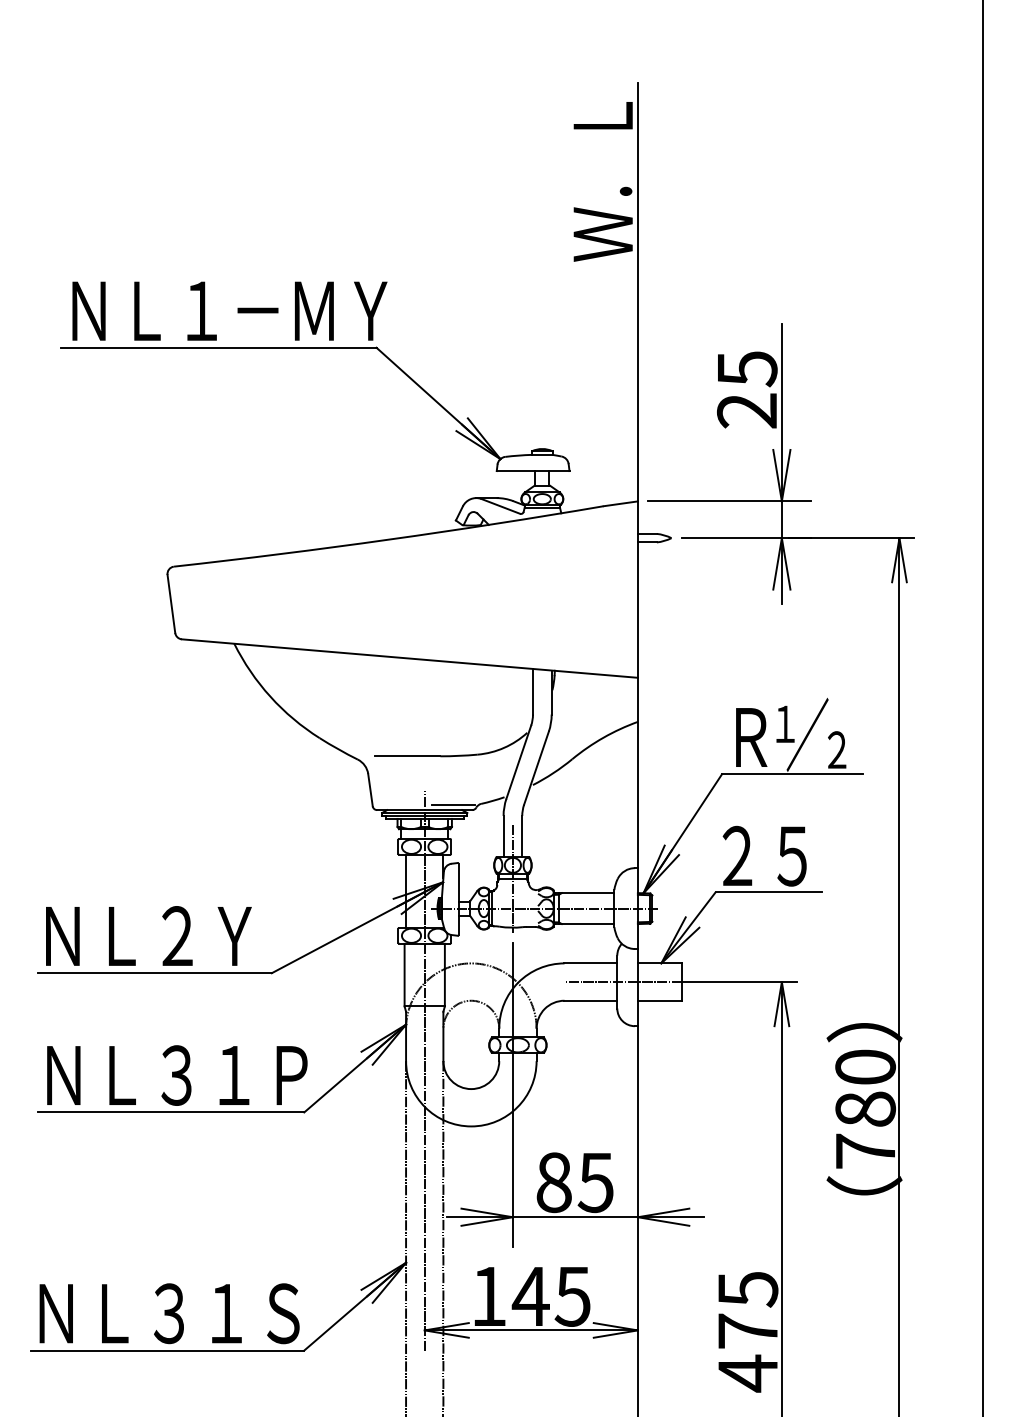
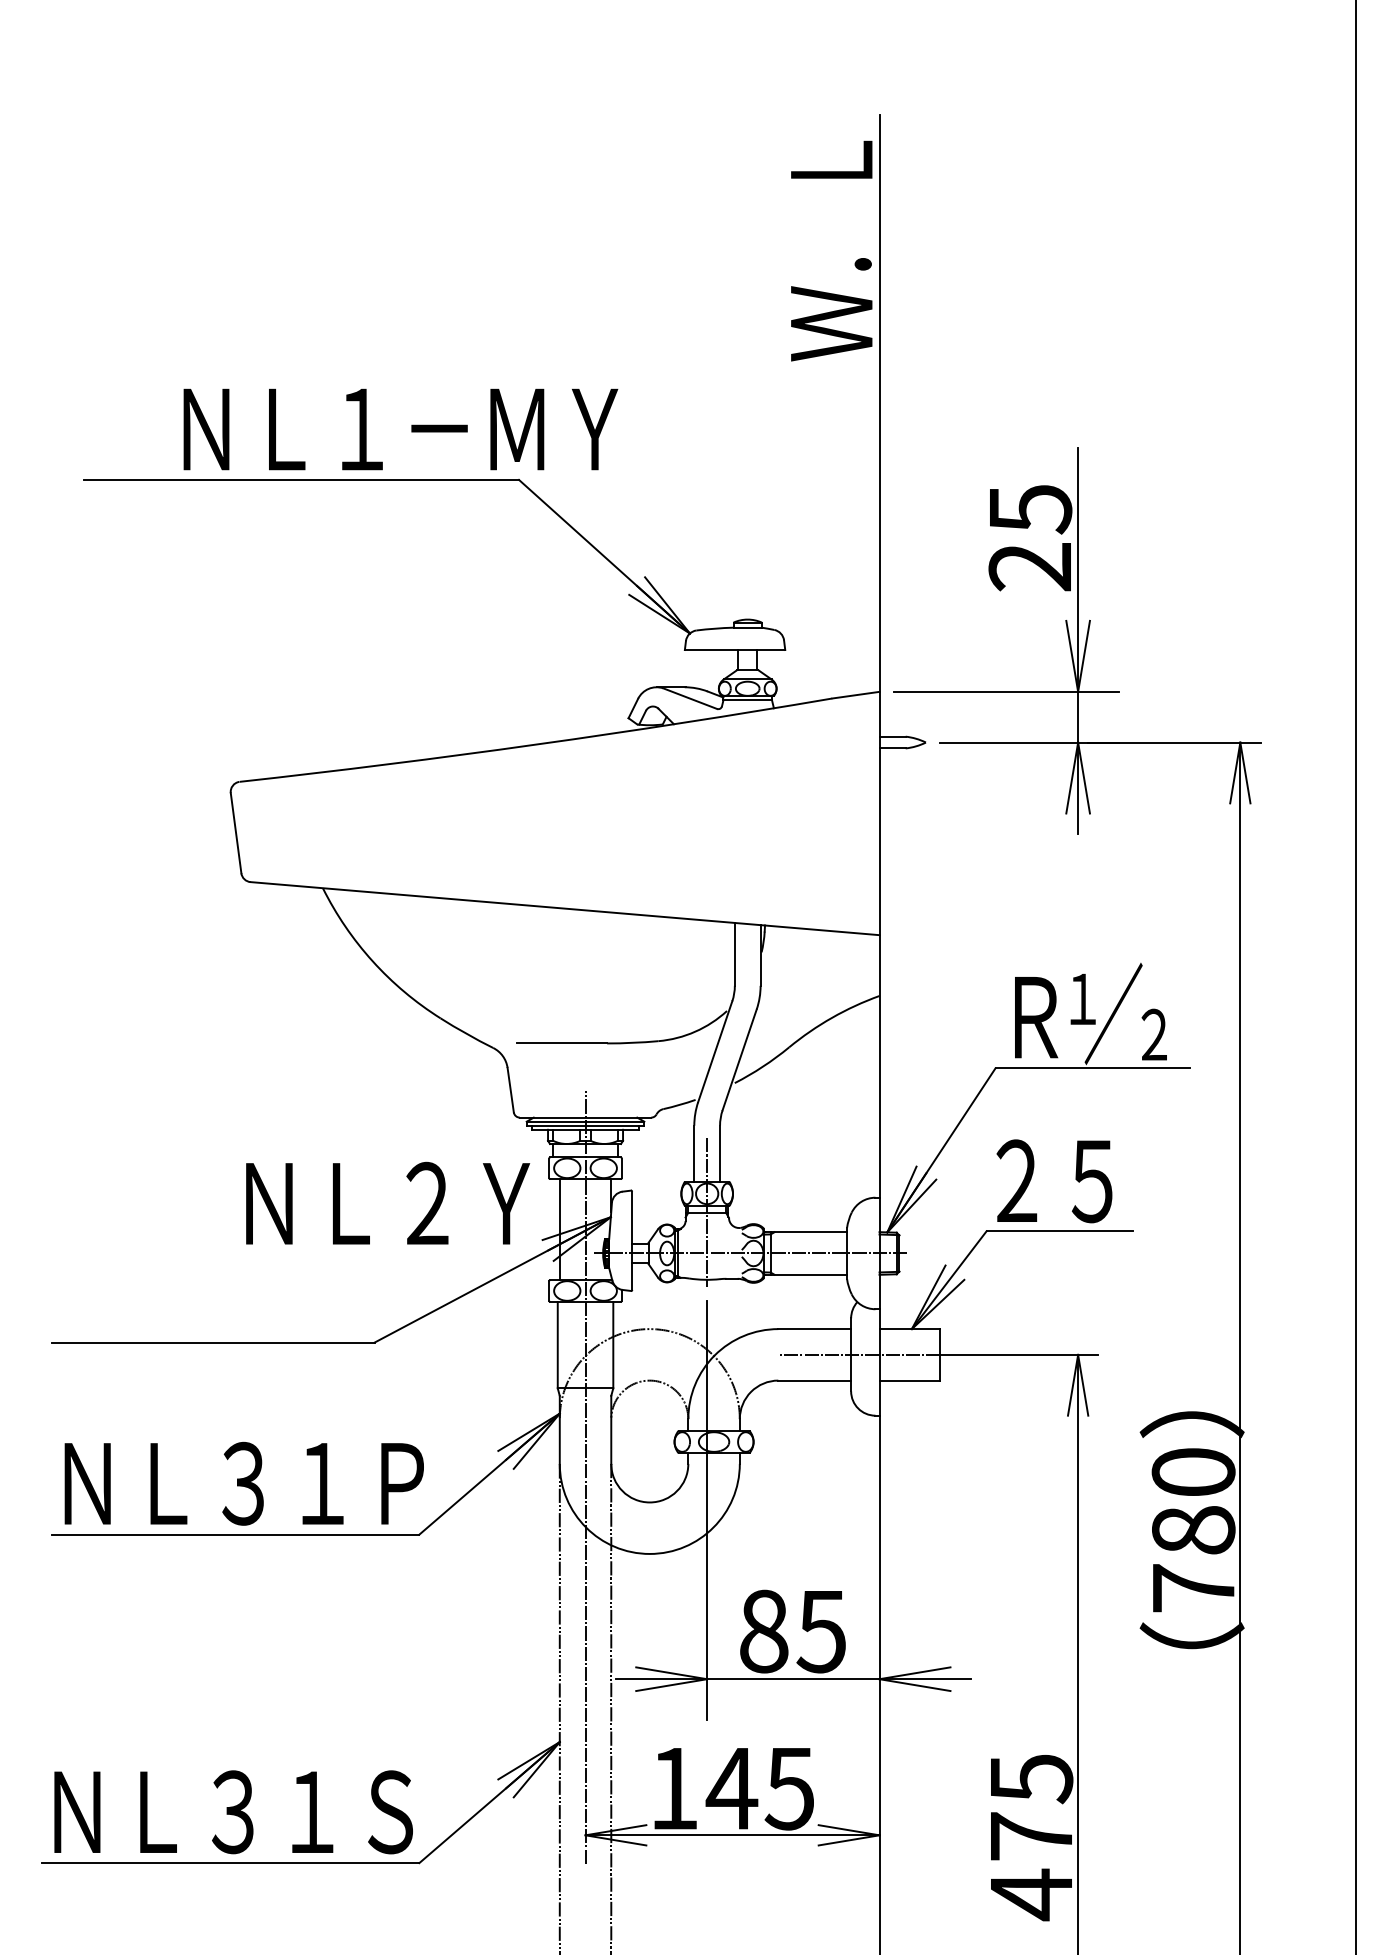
text: (229, 311) -> (400, 429), moved
line: (452, 805) -> (624, 1111), removed
text: (149, 935) -> (388, 1202), moved

